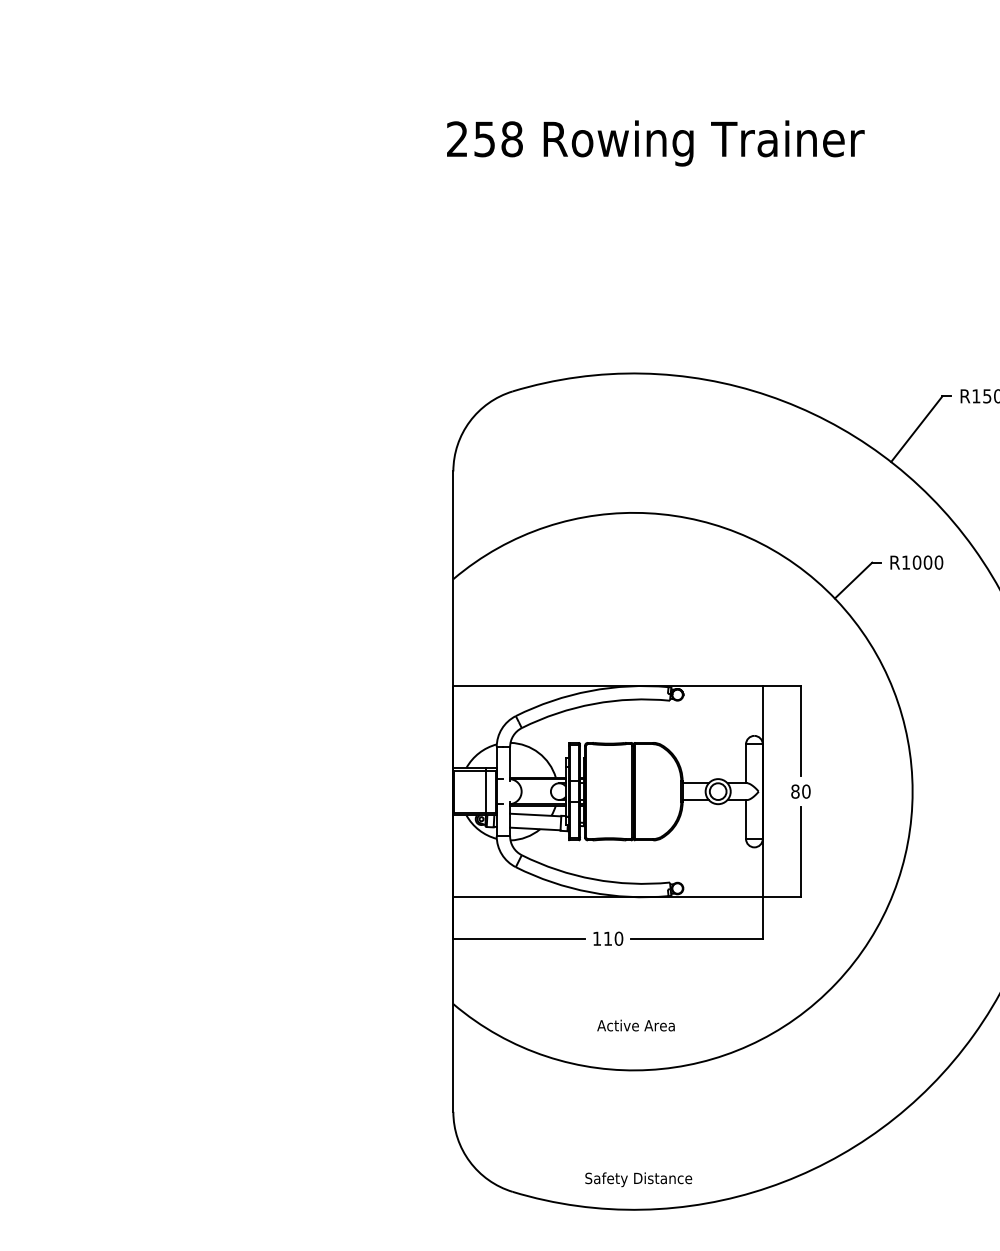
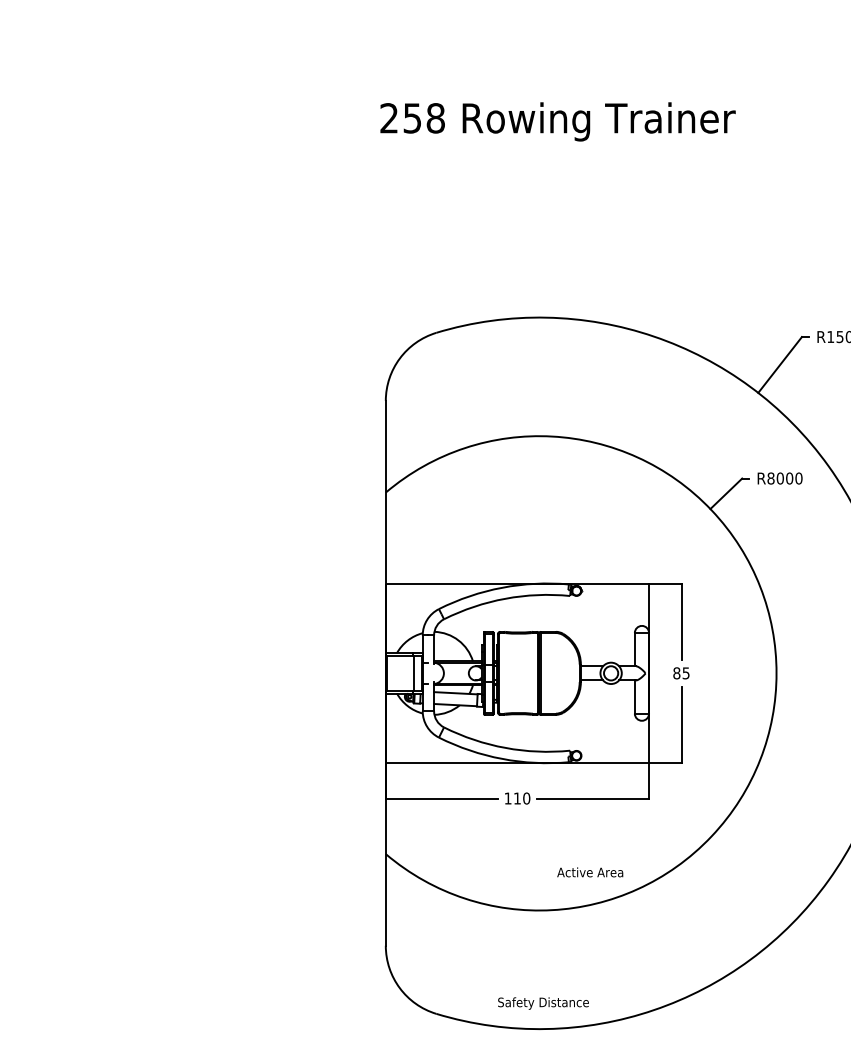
text: (905, 562) -> (770, 478), R1000 -> R8000
text: (805, 791) -> (685, 673), 80 -> 85
text: (636, 1025) -> (590, 872), moved

